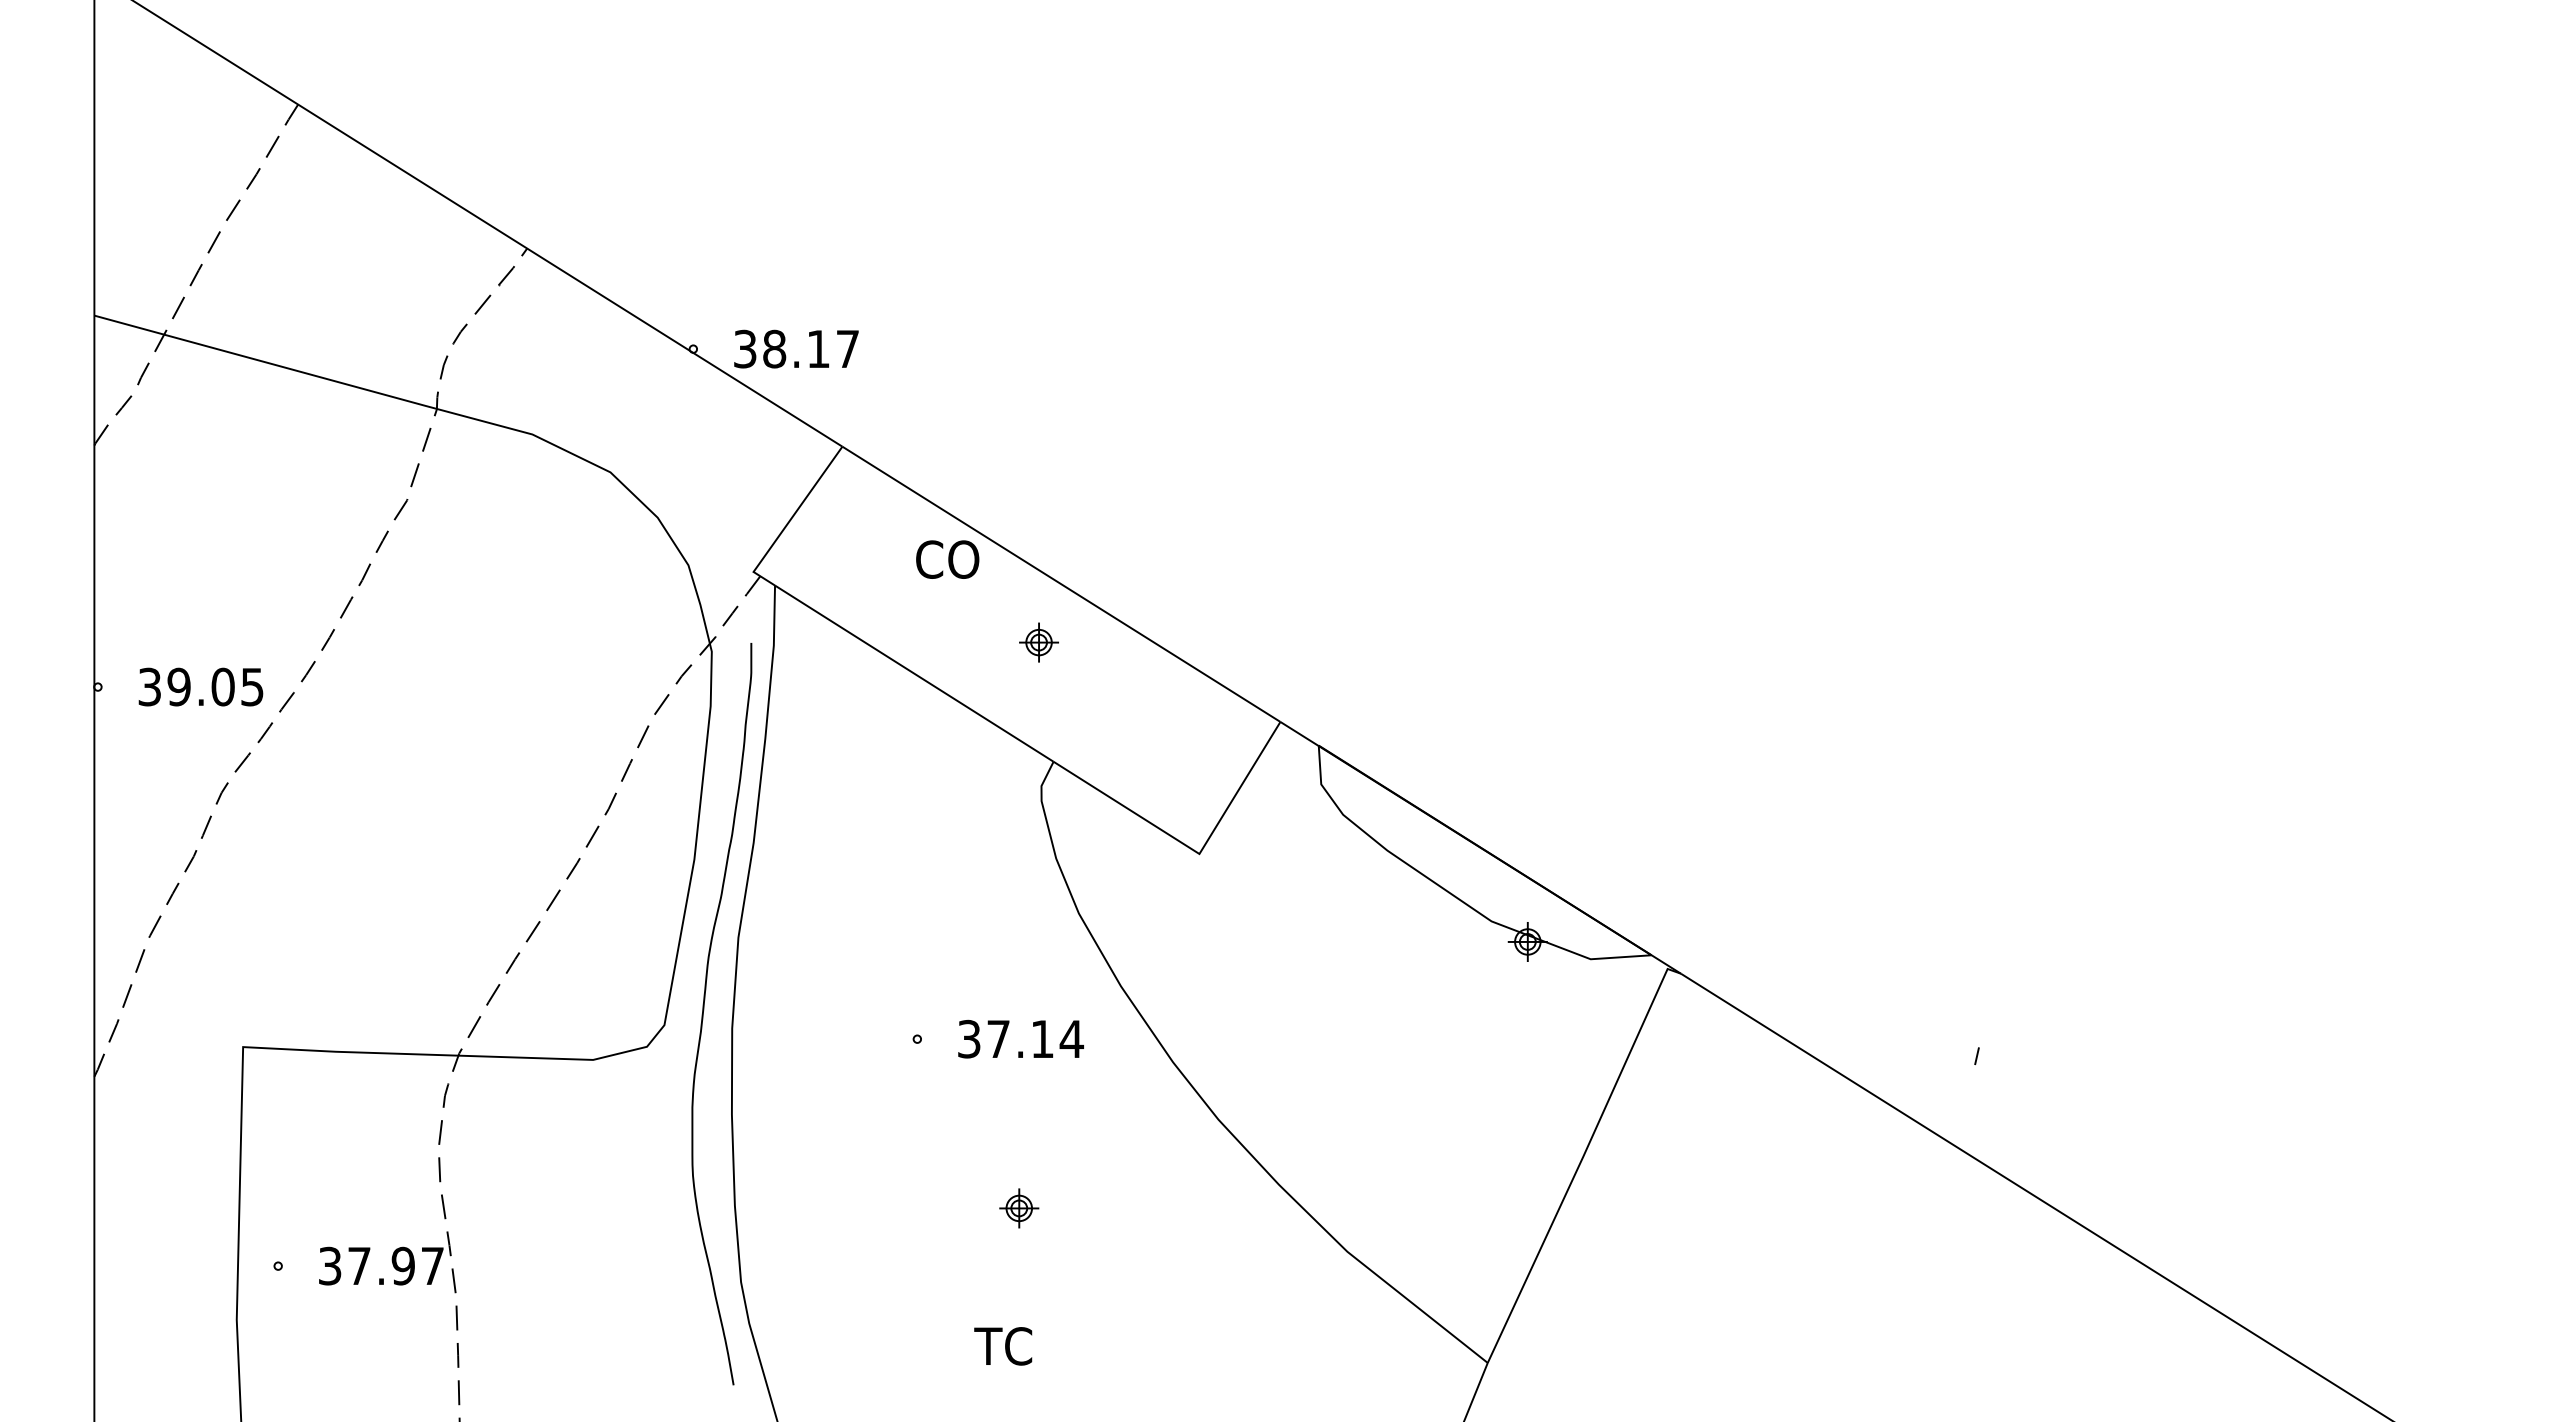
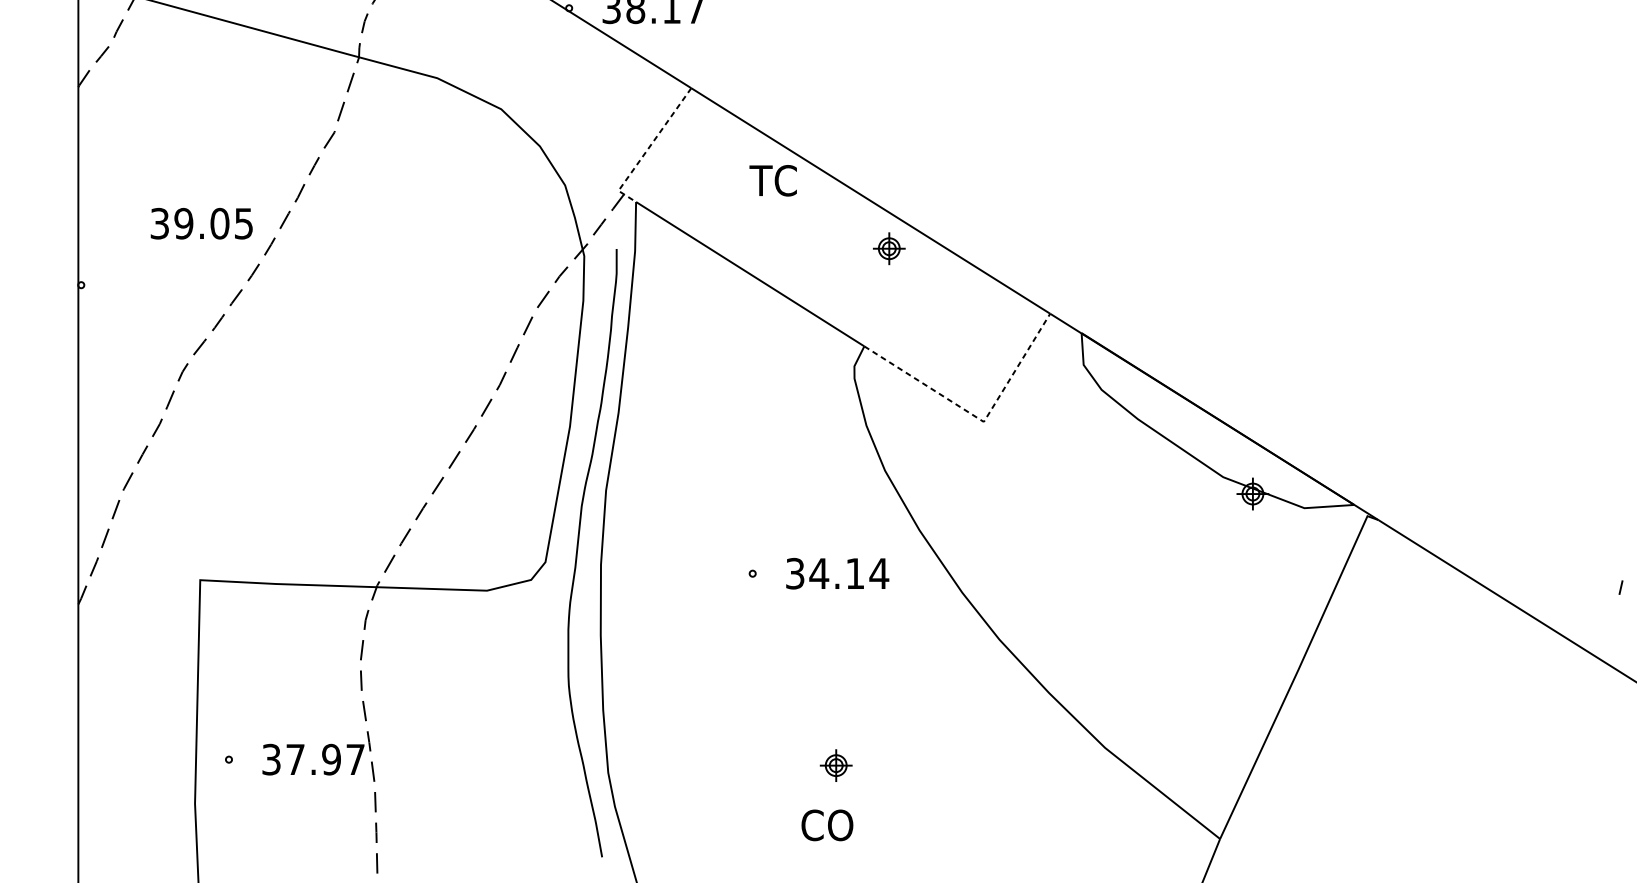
line: (789, 520) -> (647, 148), solid -> dashed
text: (946, 559) -> (776, 180), CO -> TC
part: (1038, 642) -> (888, 248), moved
text: (200, 686) -> (201, 223), moved
line: (1192, 849) -> (978, 418), solid -> dashed
text: (998, 1038) -> (819, 573), 37.14 -> 34.14
part: (1019, 1208) -> (836, 765), moved
text: (1007, 1346) -> (826, 825), TC -> CO

